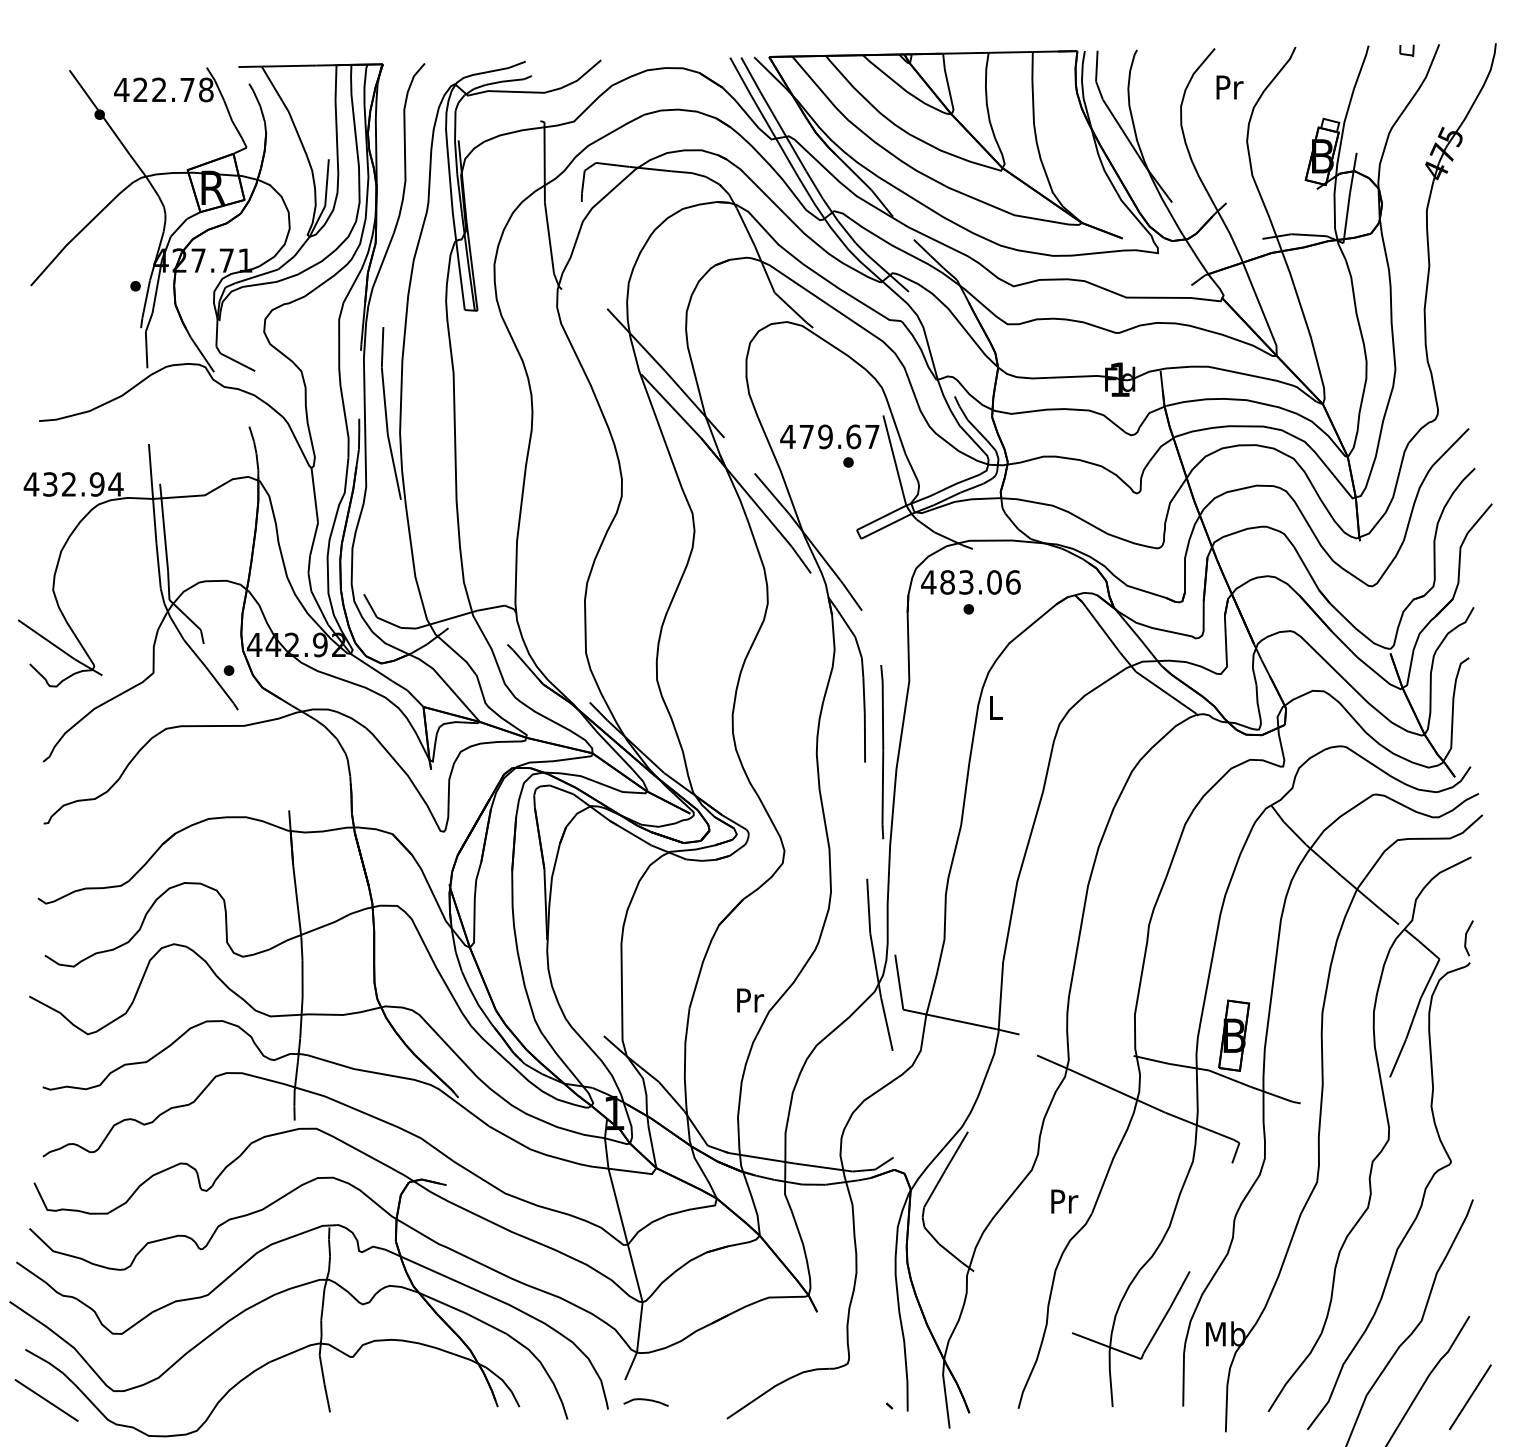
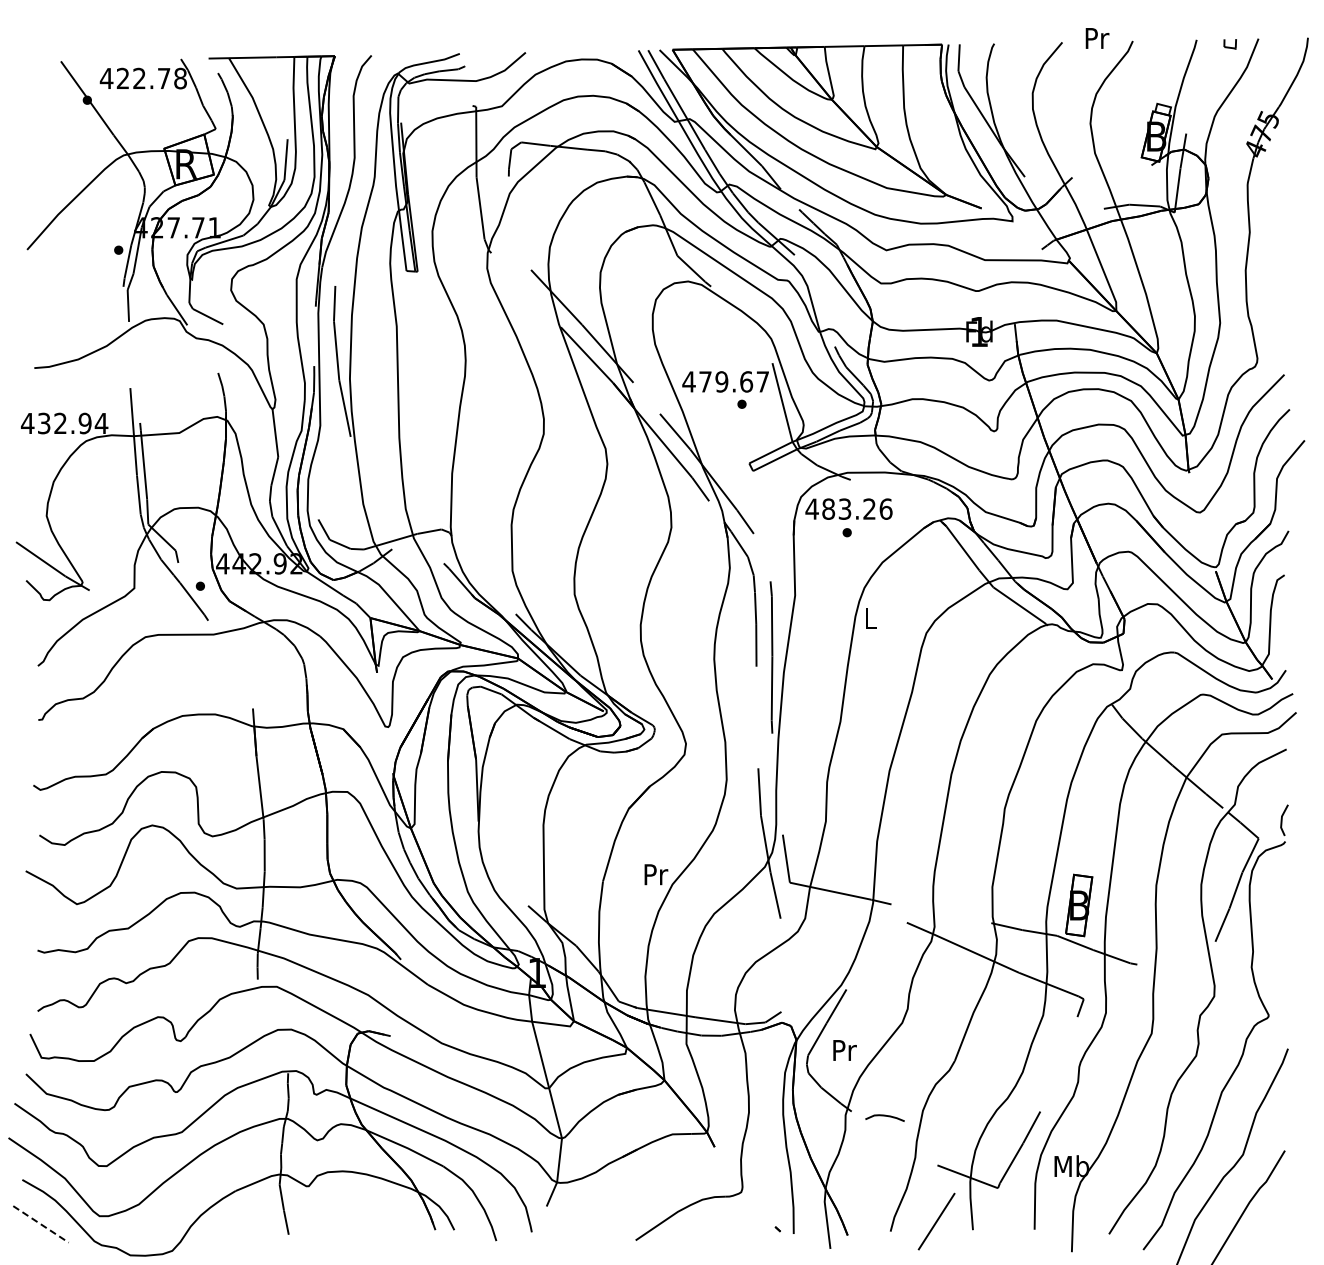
text: (1229, 87) -> (1097, 38), moved
text: (994, 581) -> (869, 508), 483.06 -> 483.26
text: (1064, 1201) -> (844, 1050), moved
line: (1470, 1397) -> (936, 1221), moved
line: (47, 1400) -> (41, 1224), solid -> dashed
curve: (645, 1400) -> (884, 1116), moved

